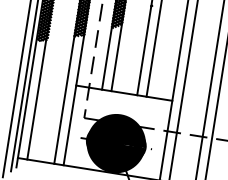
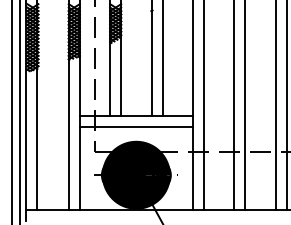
line: (122, 102) -> (135, 126), added

